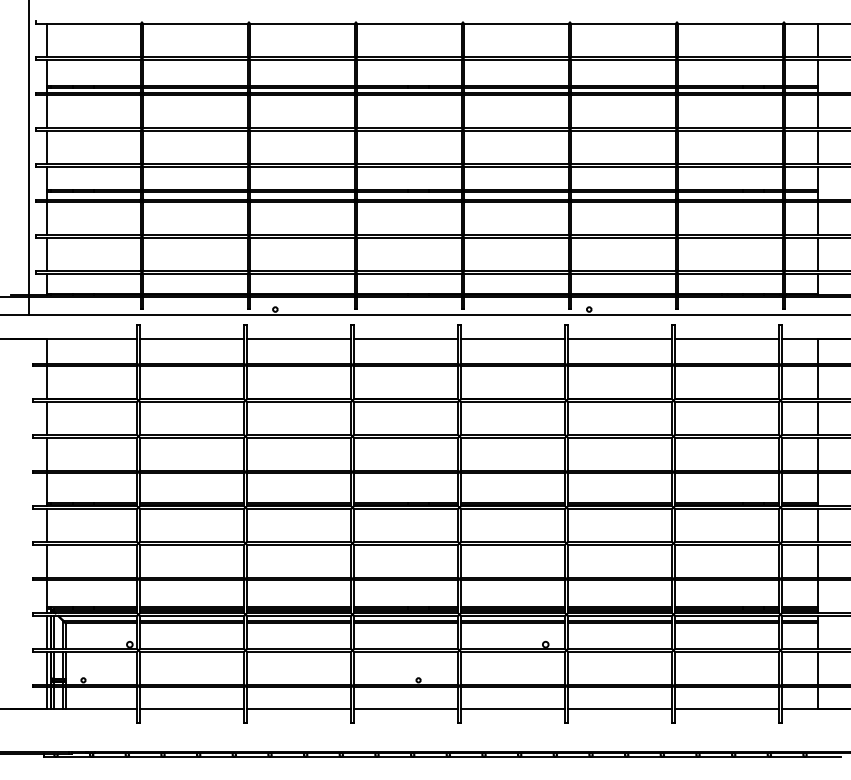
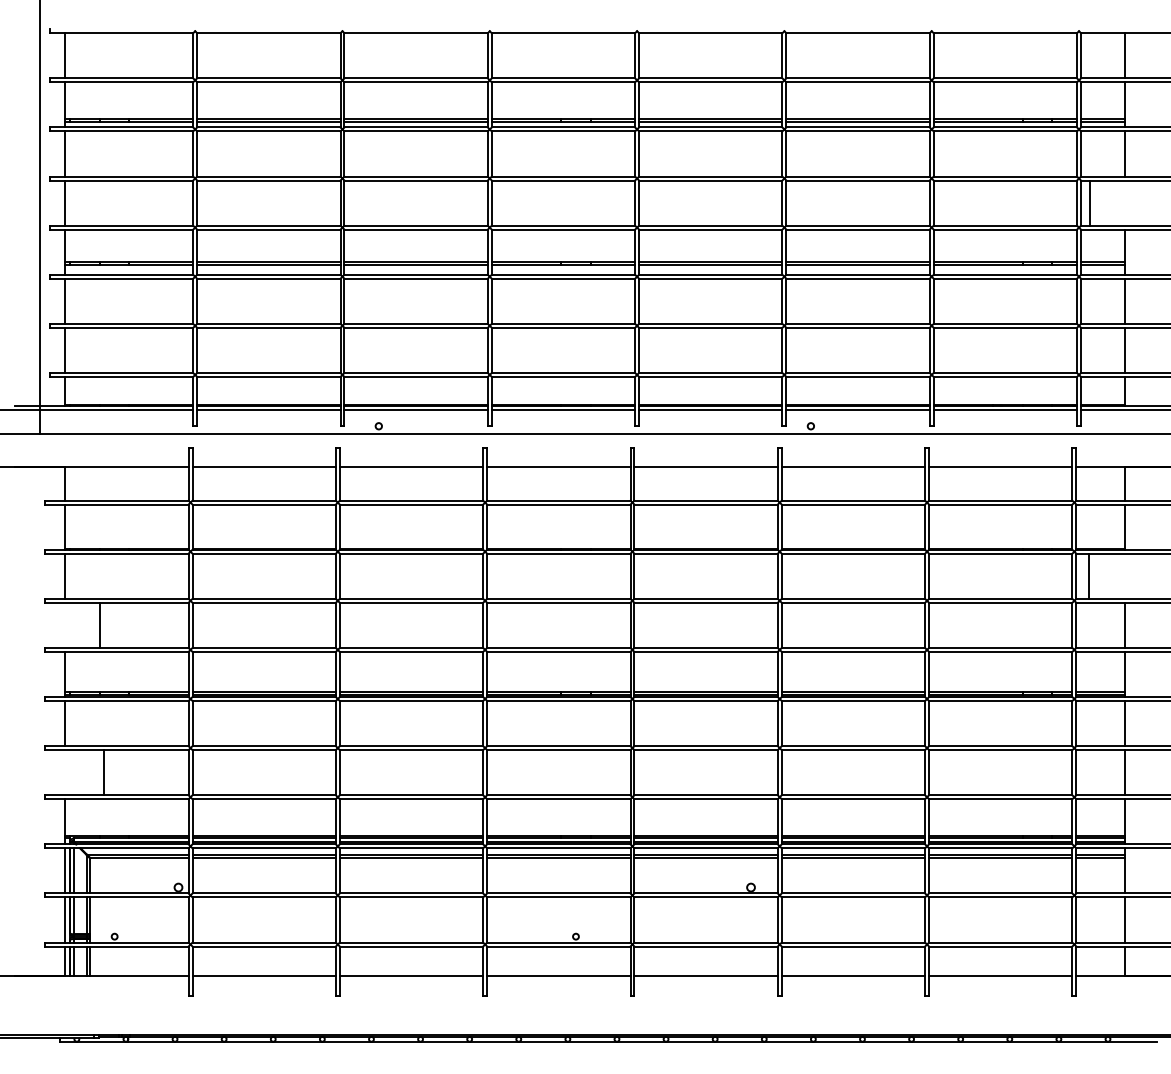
line: (817, 147) -> (1090, 202), moved
line: (817, 417) -> (1089, 575), moved
line: (47, 453) -> (99, 624), moved
line: (47, 561) -> (103, 772), moved

